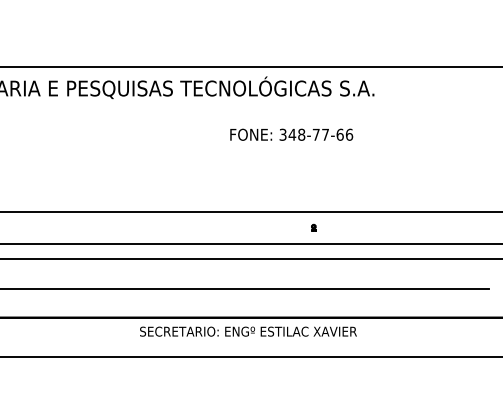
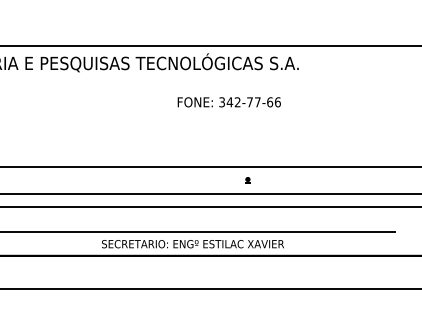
text: (301, 134) -> (237, 102), 348-77-66 -> 342-77-66
text: (248, 331) -> (193, 244), moved

